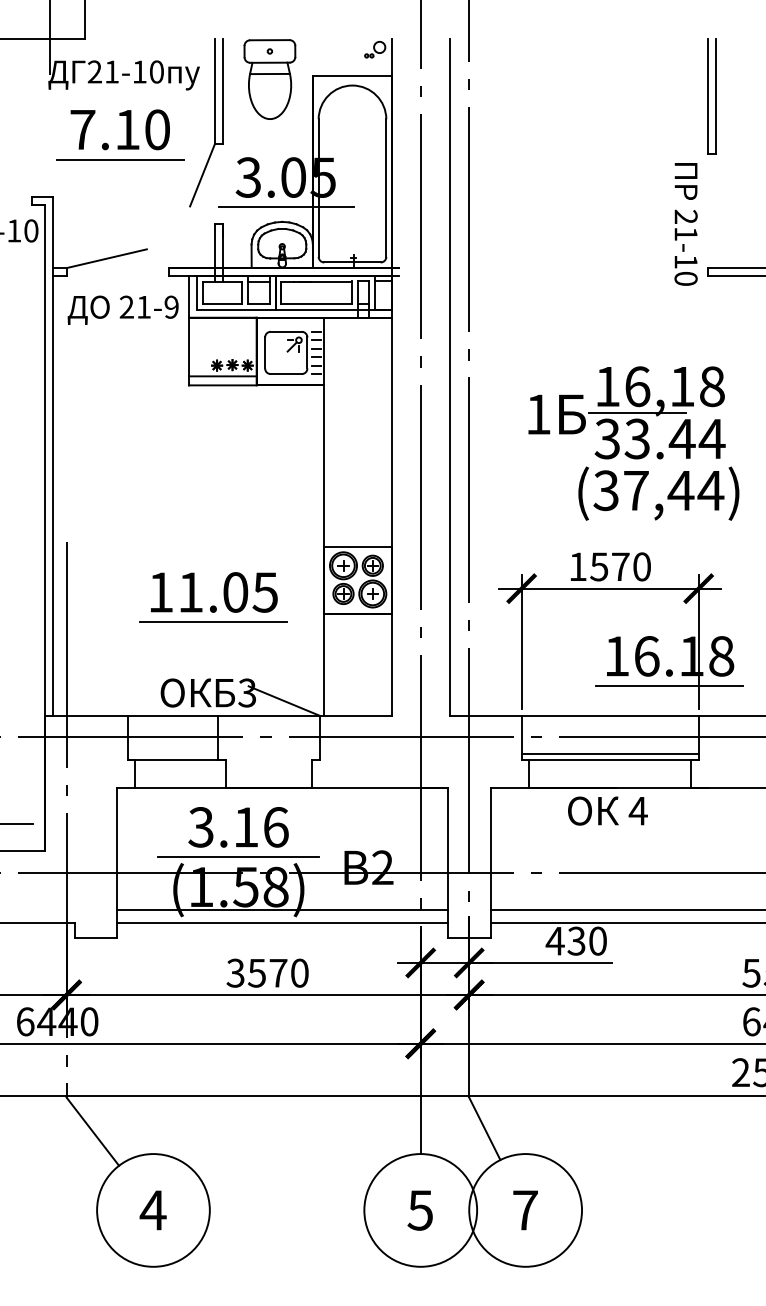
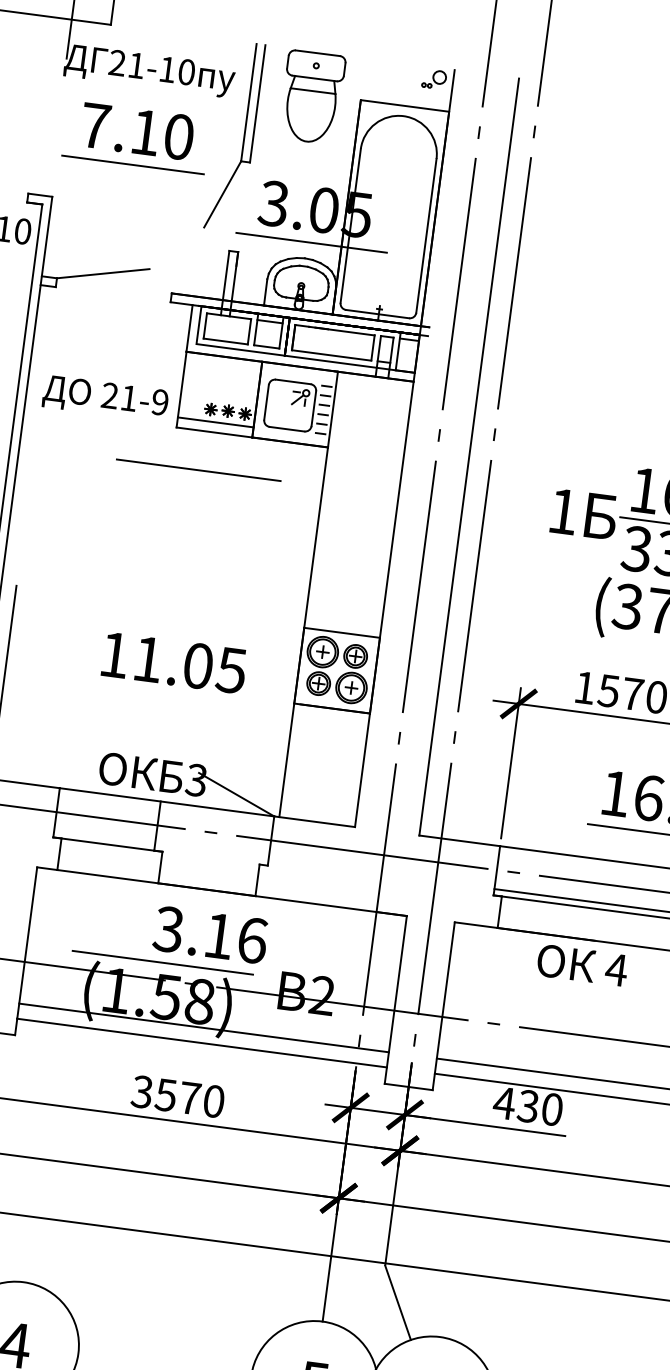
text: (122, 309) -> (104, 397), moved
line: (213, 621) -> (198, 469), moved
text: (238, 827) -> (210, 935), moved

